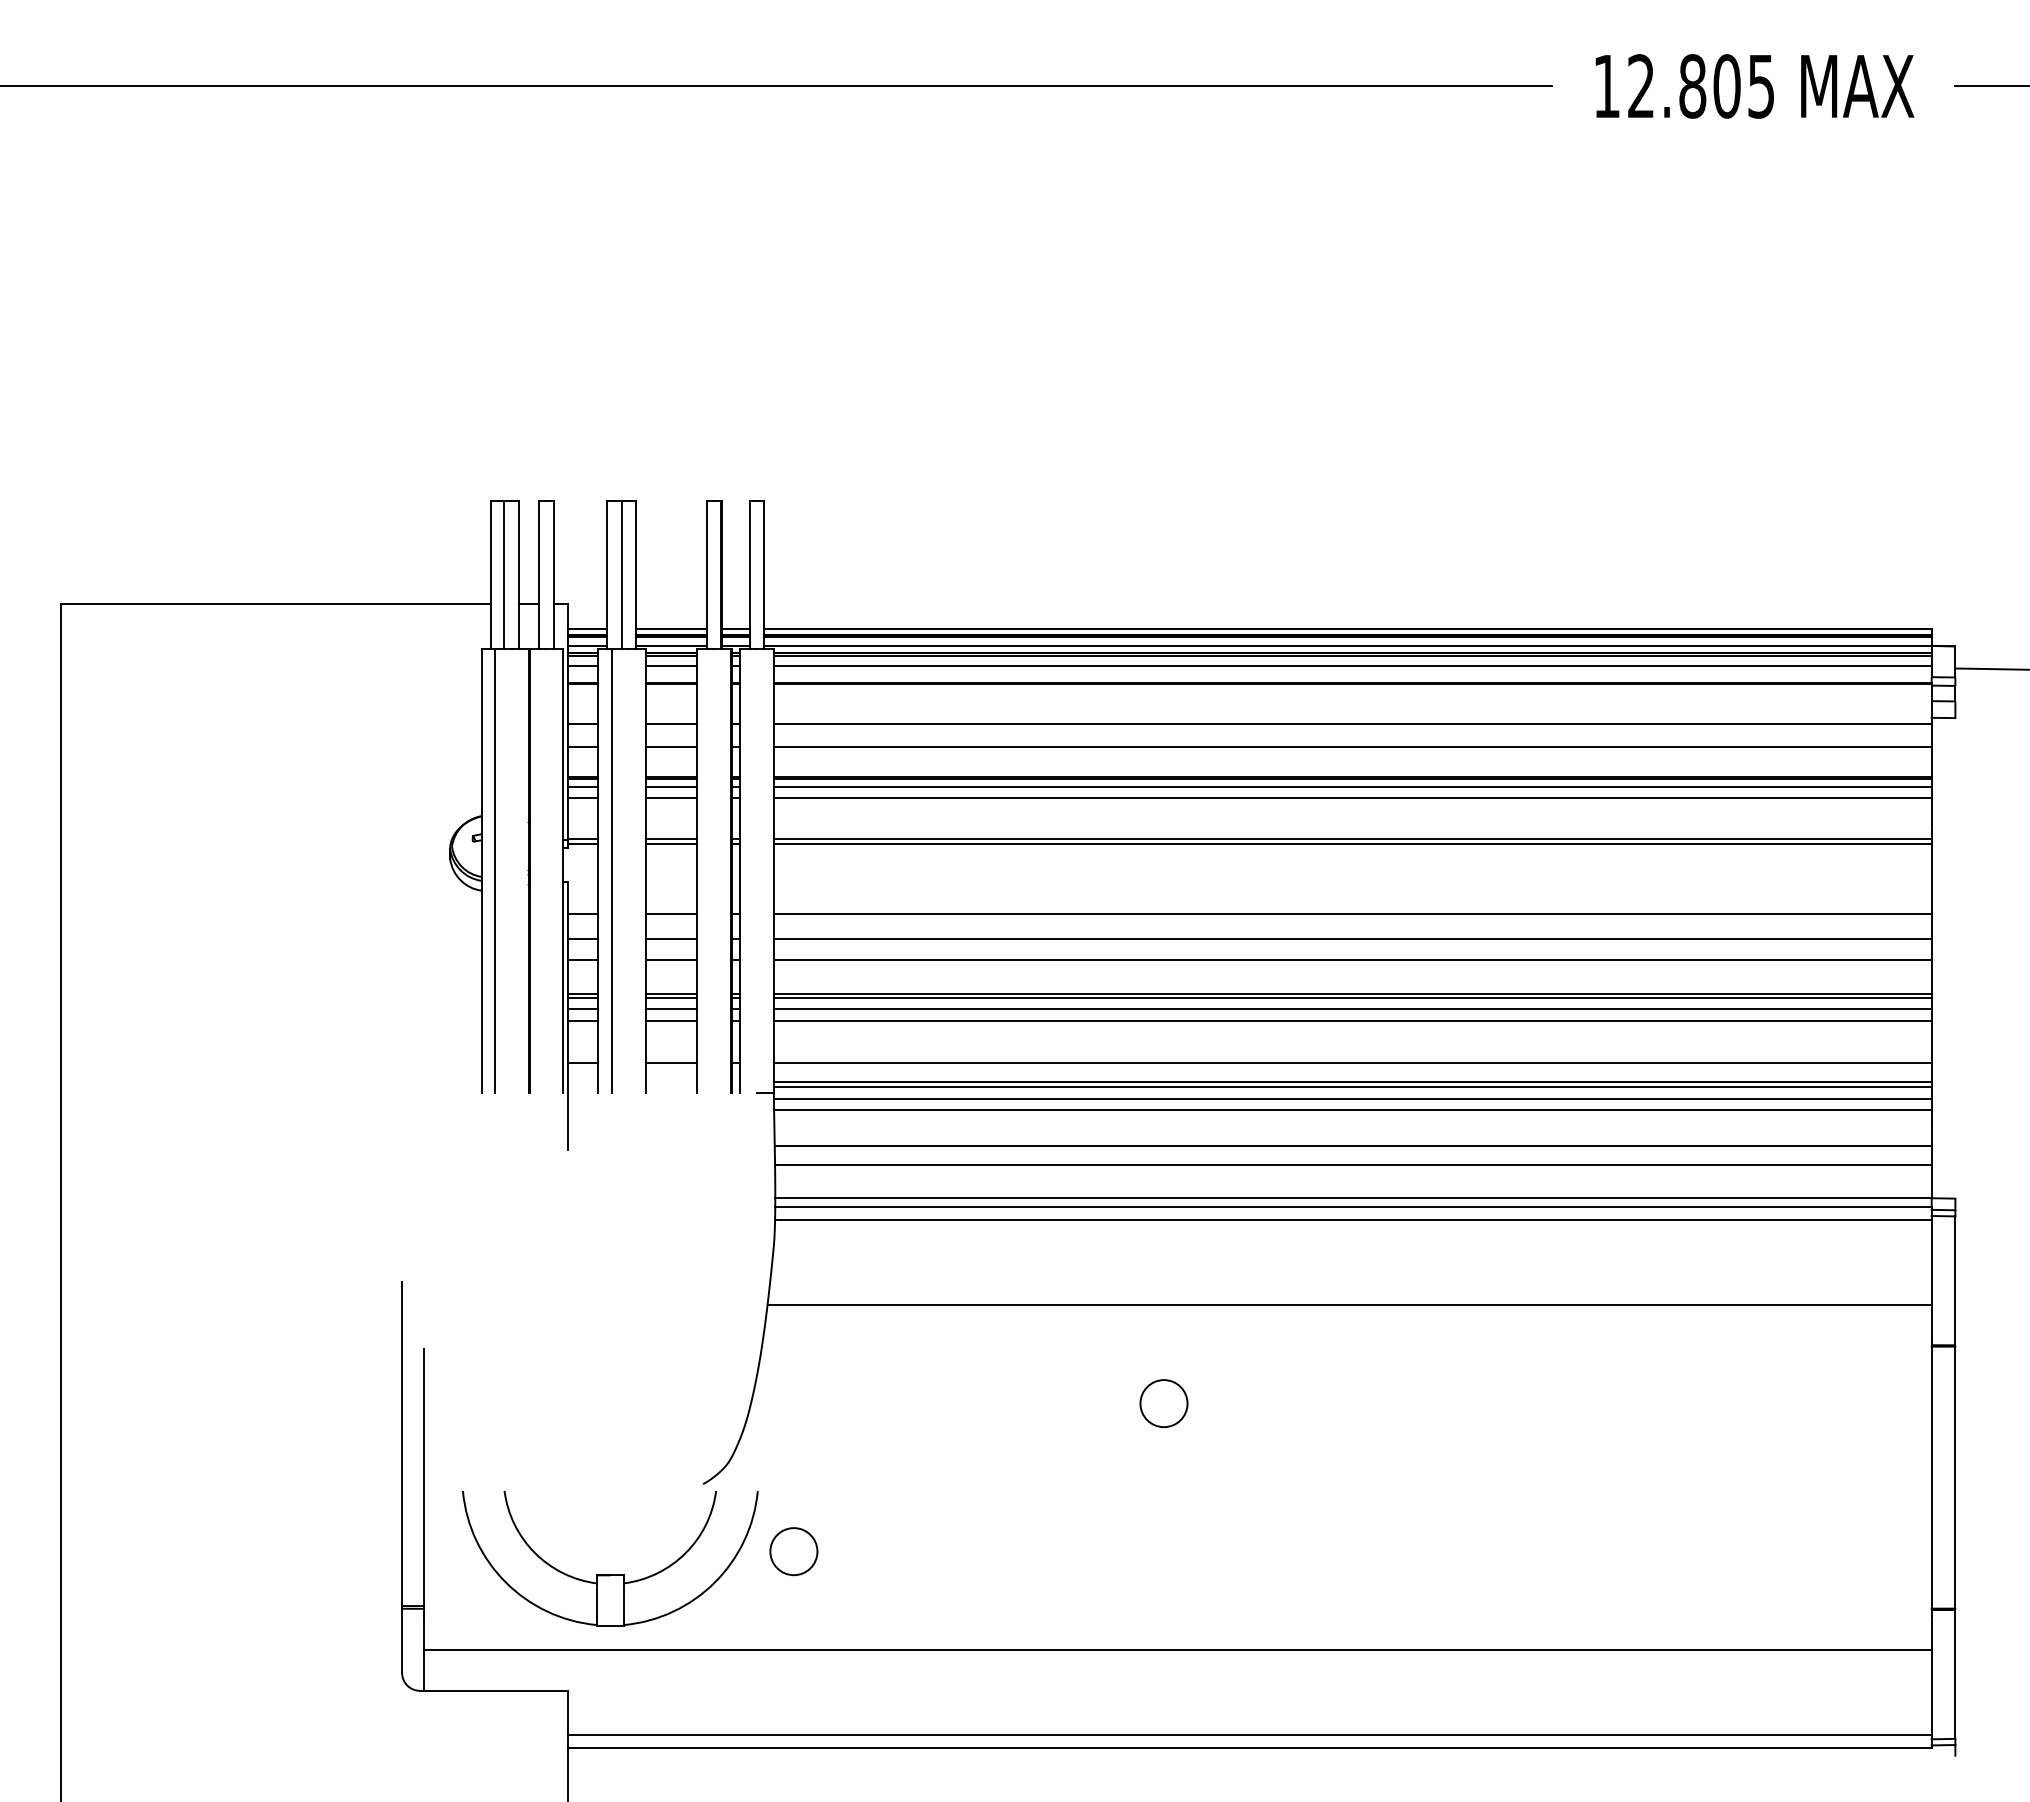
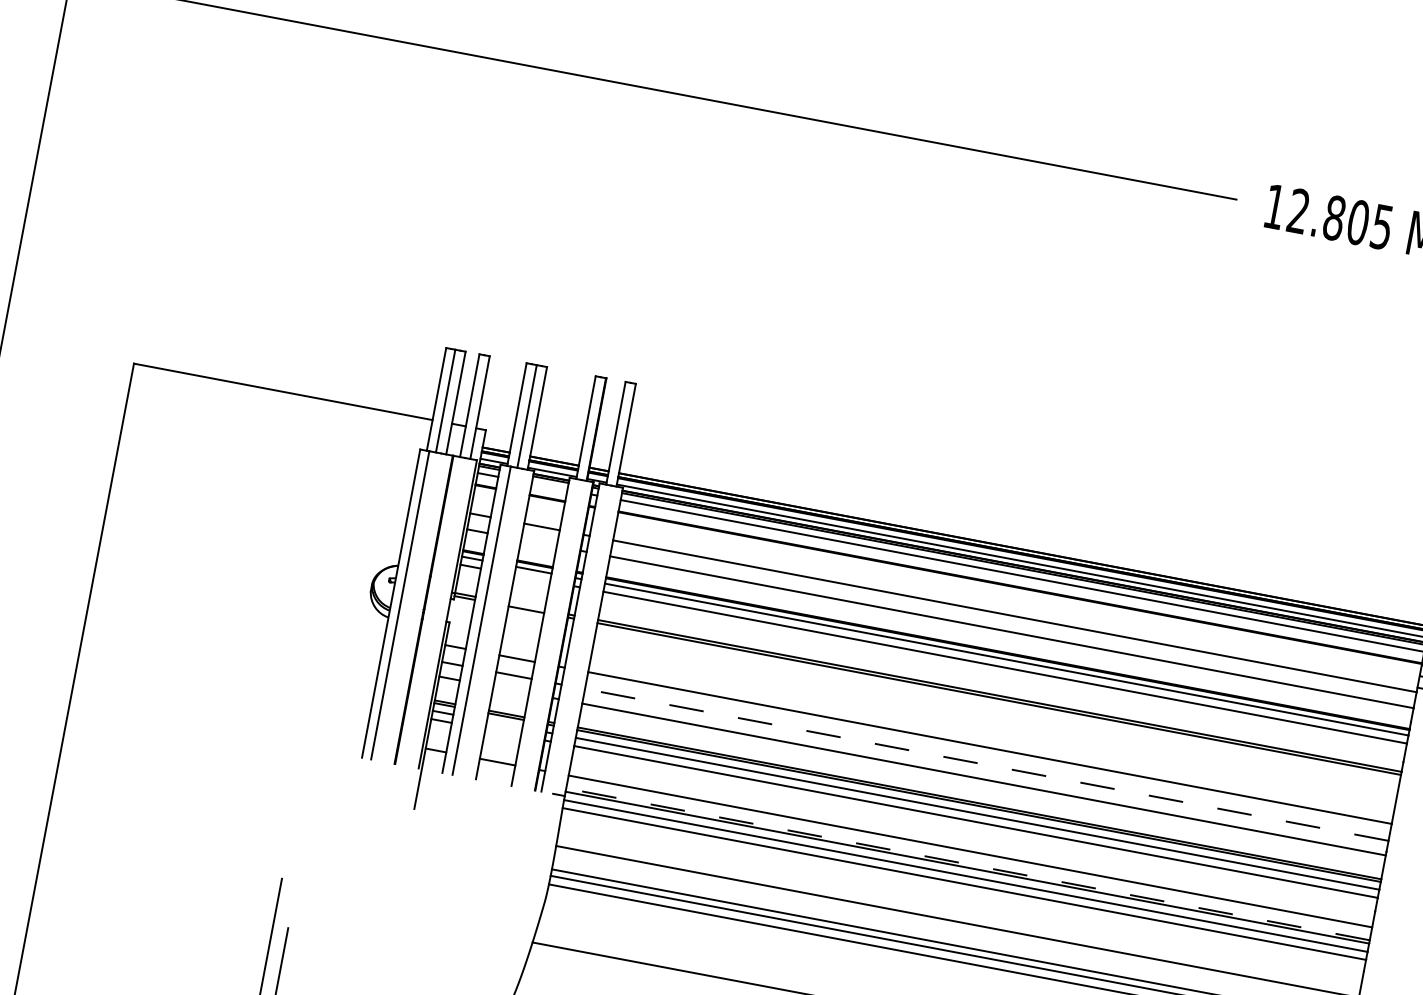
line: (671, 666) -> (549, 486), removed
line: (671, 747) -> (539, 543), removed
line: (671, 798) -> (532, 578), removed
line: (671, 839) -> (526, 606), removed
line: (1352, 938) -> (986, 764), solid -> dashed
line: (671, 959) -> (511, 690), removed
line: (671, 1008) -> (504, 724), removed
line: (671, 1020) -> (503, 732), removed
line: (1352, 1081) -> (967, 864), solid -> dashed
line: (1352, 1145) -> (959, 908), removed

